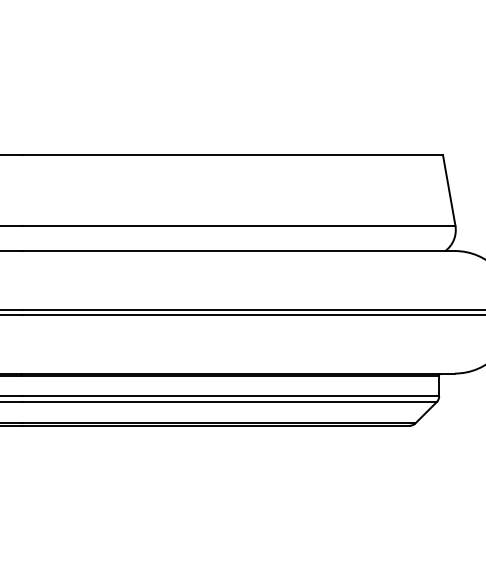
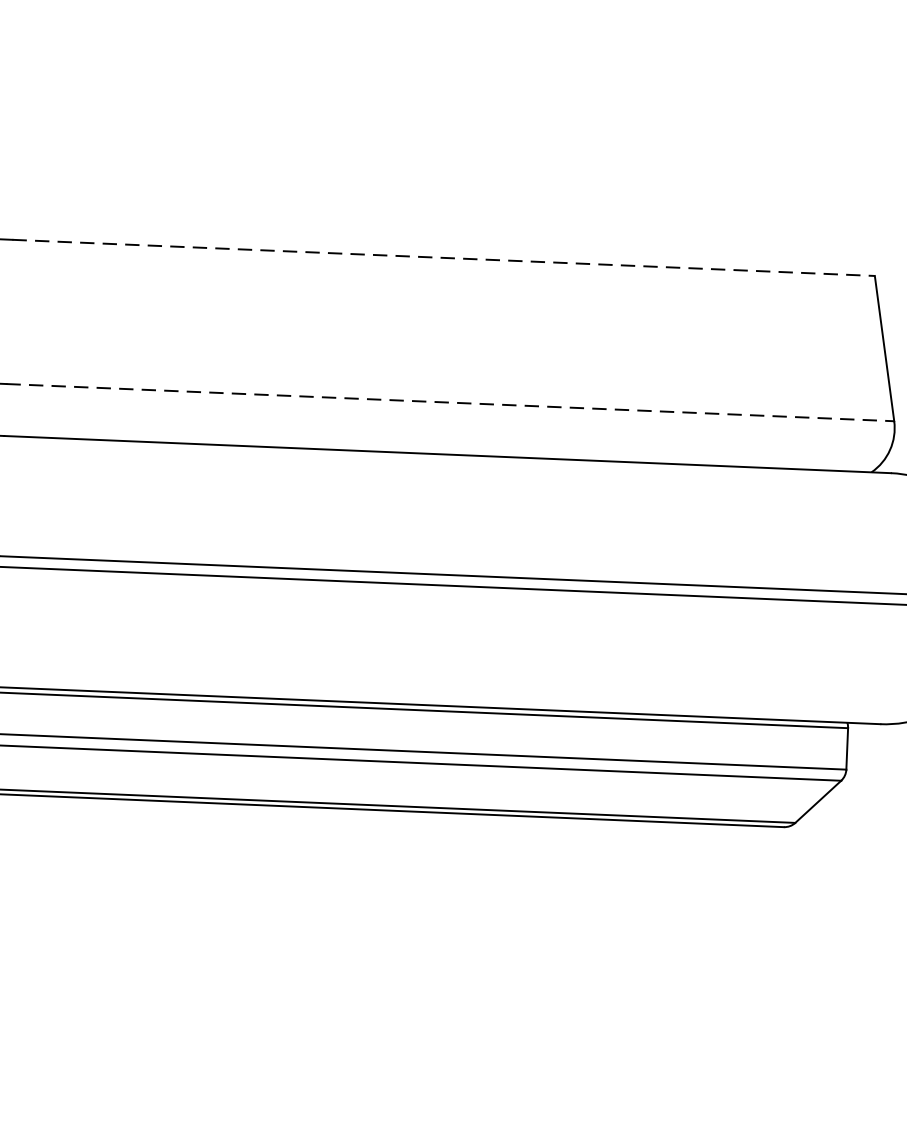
line: (232, 155) -> (443, 258), solid -> dashed
line: (238, 225) -> (449, 402), solid -> dashed

